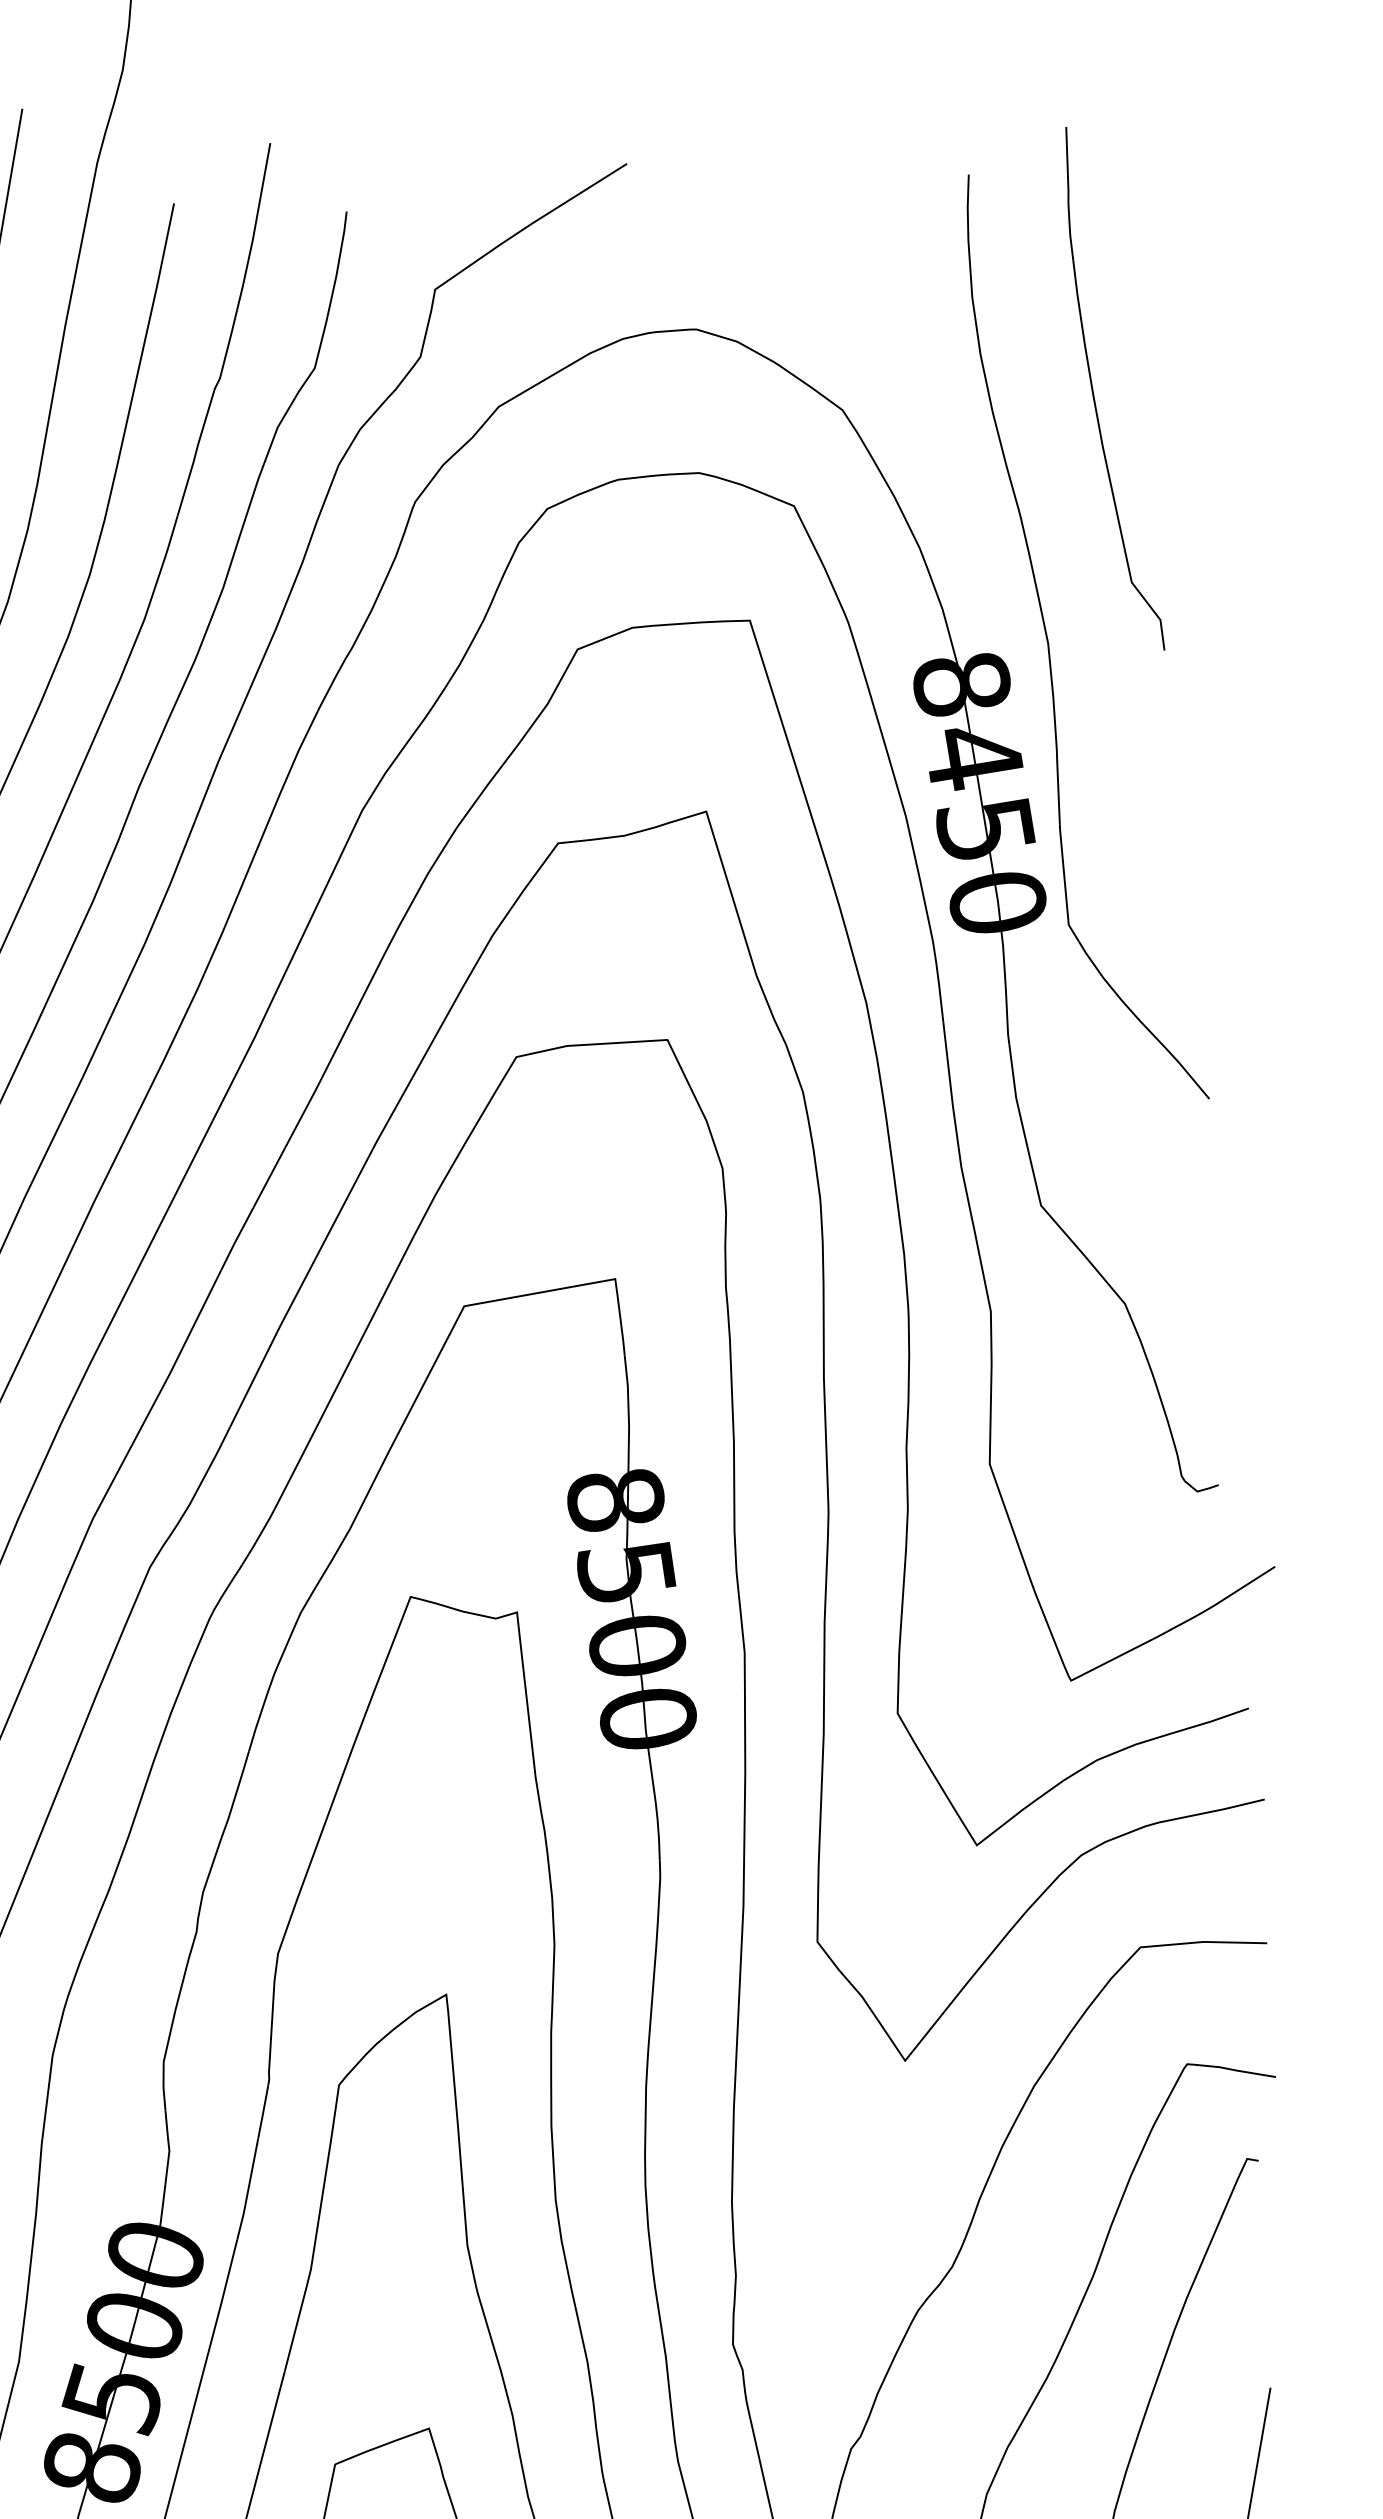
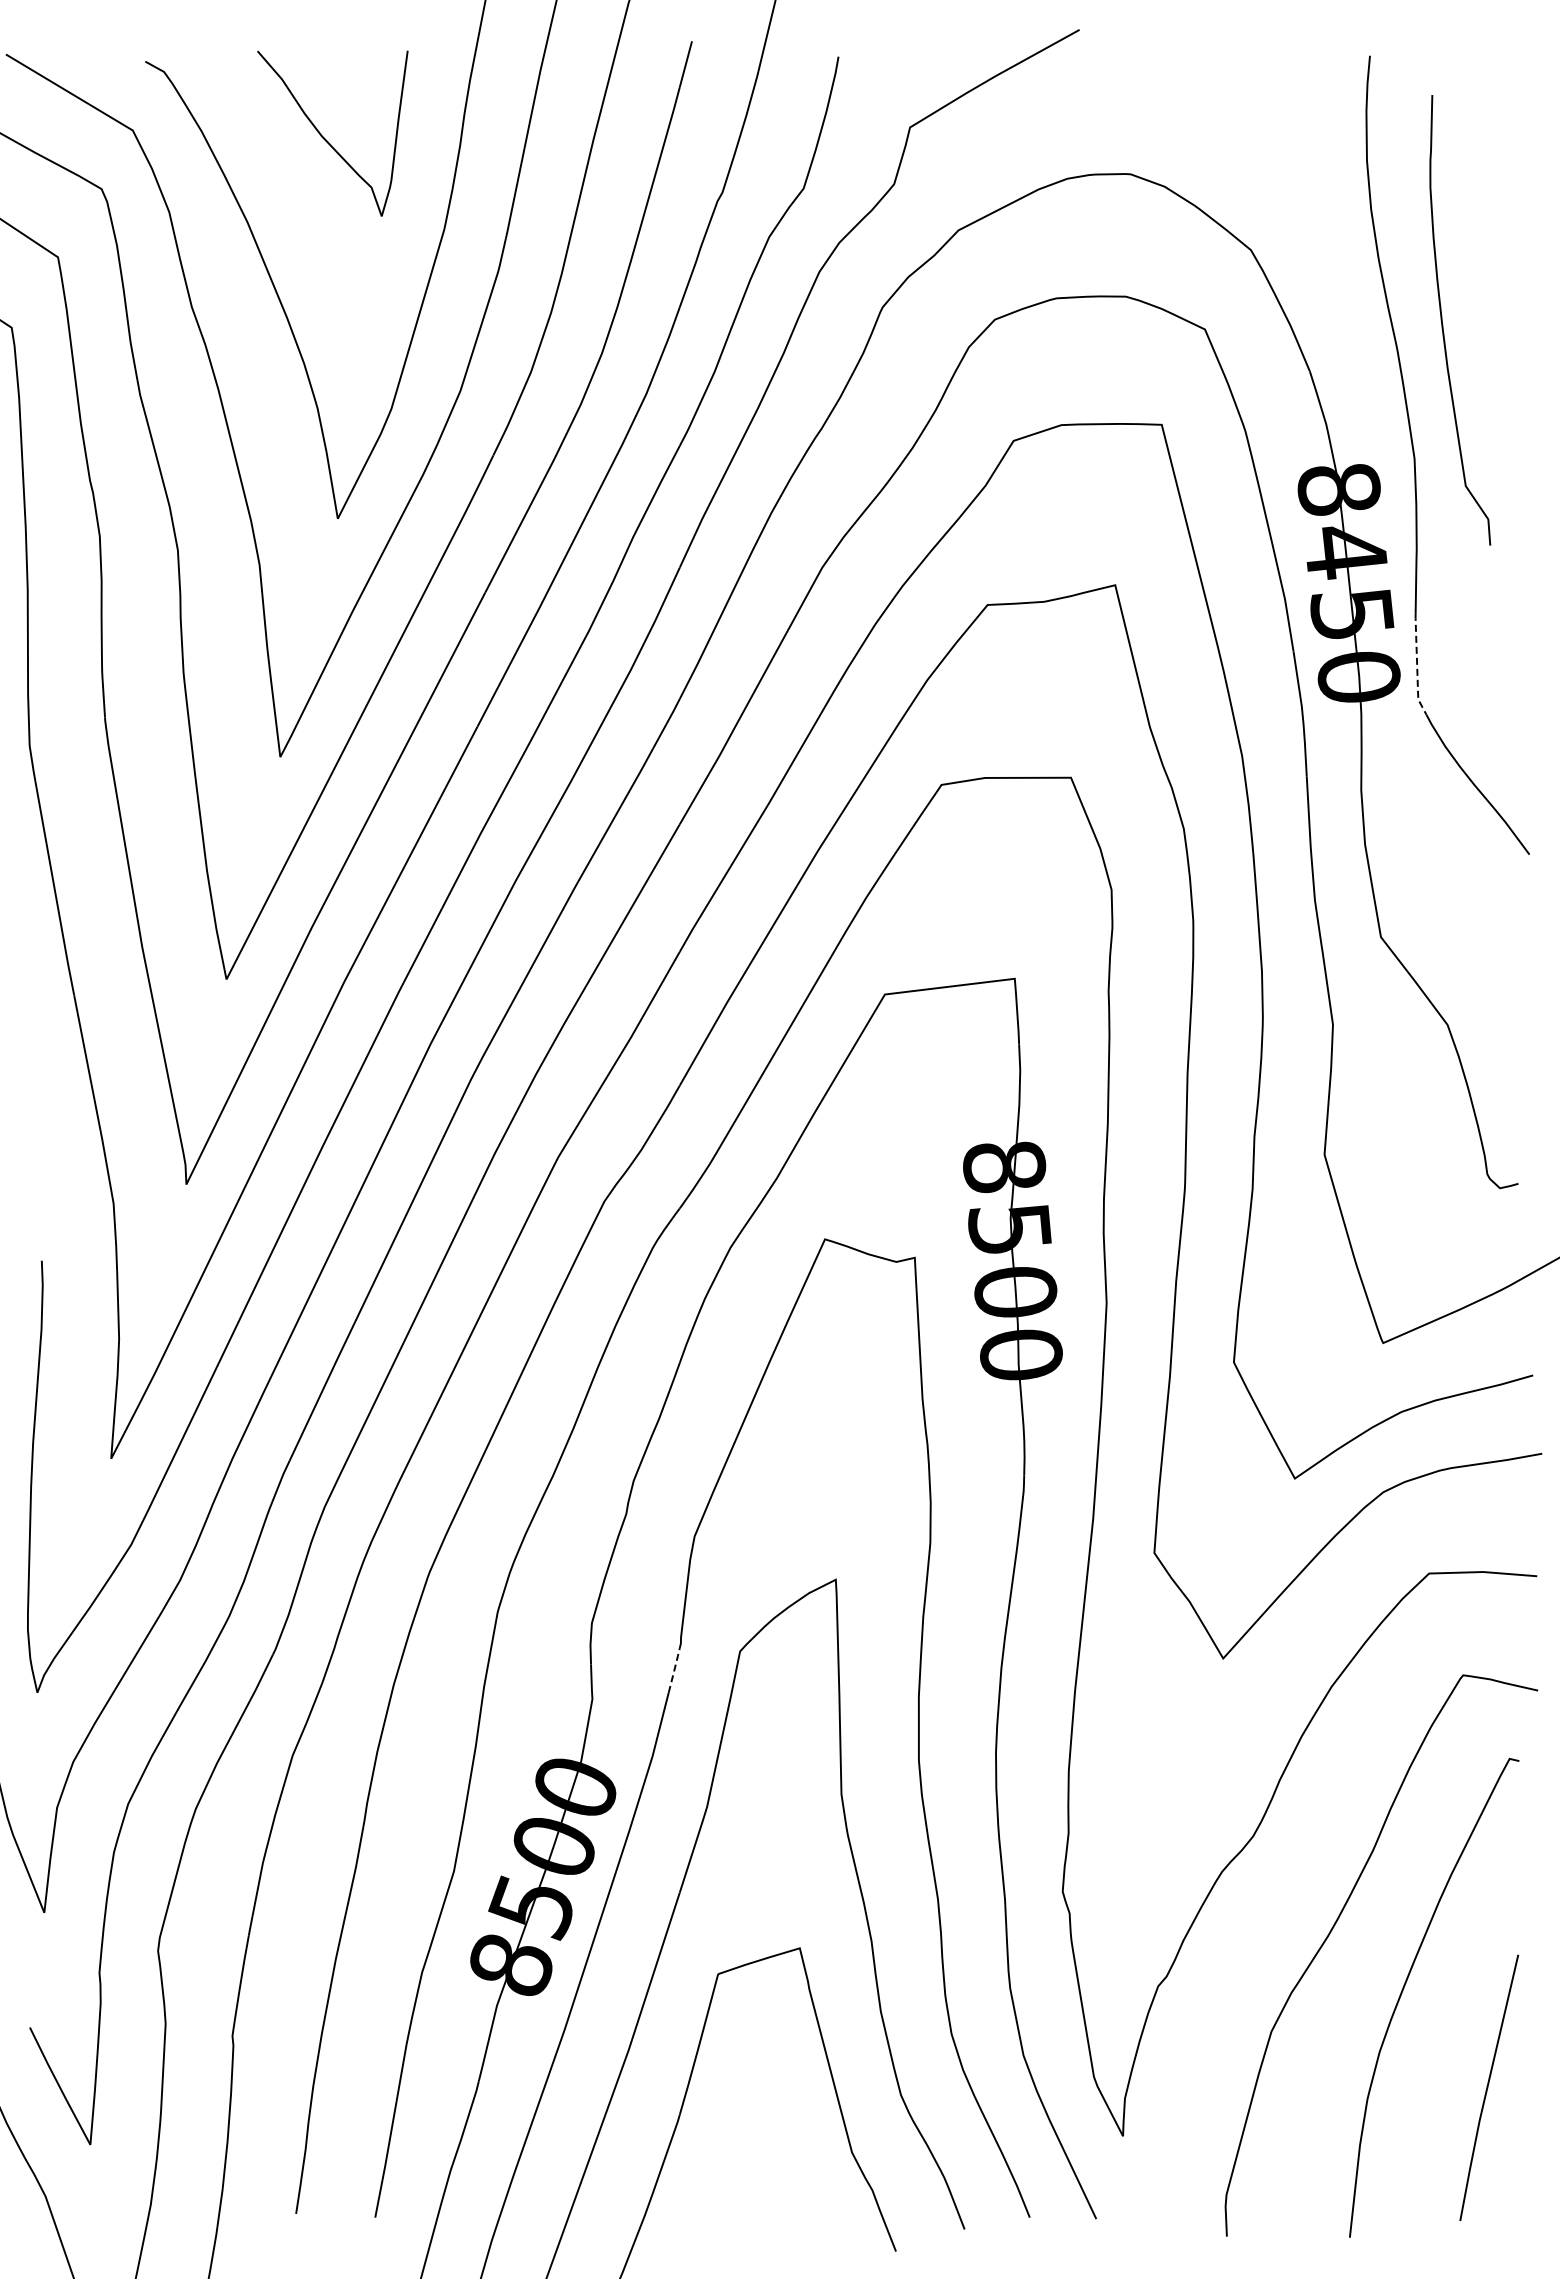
curve: (1094, 394) -> (1443, 324), moved
line: (1065, 885) -> (1417, 665), solid -> dashed
line: (263, 2110) -> (674, 1669), solid -> dashed

